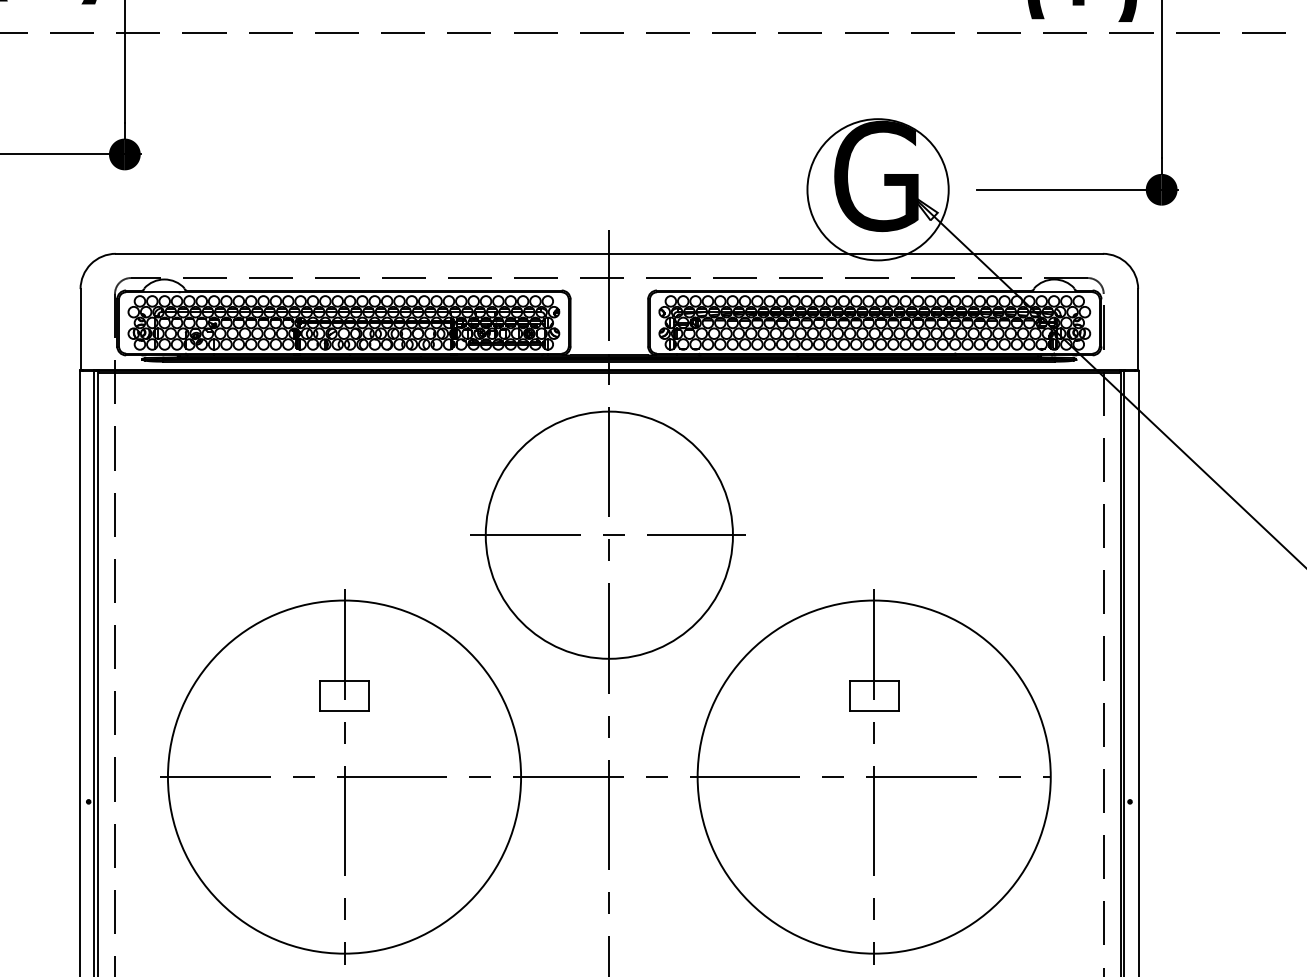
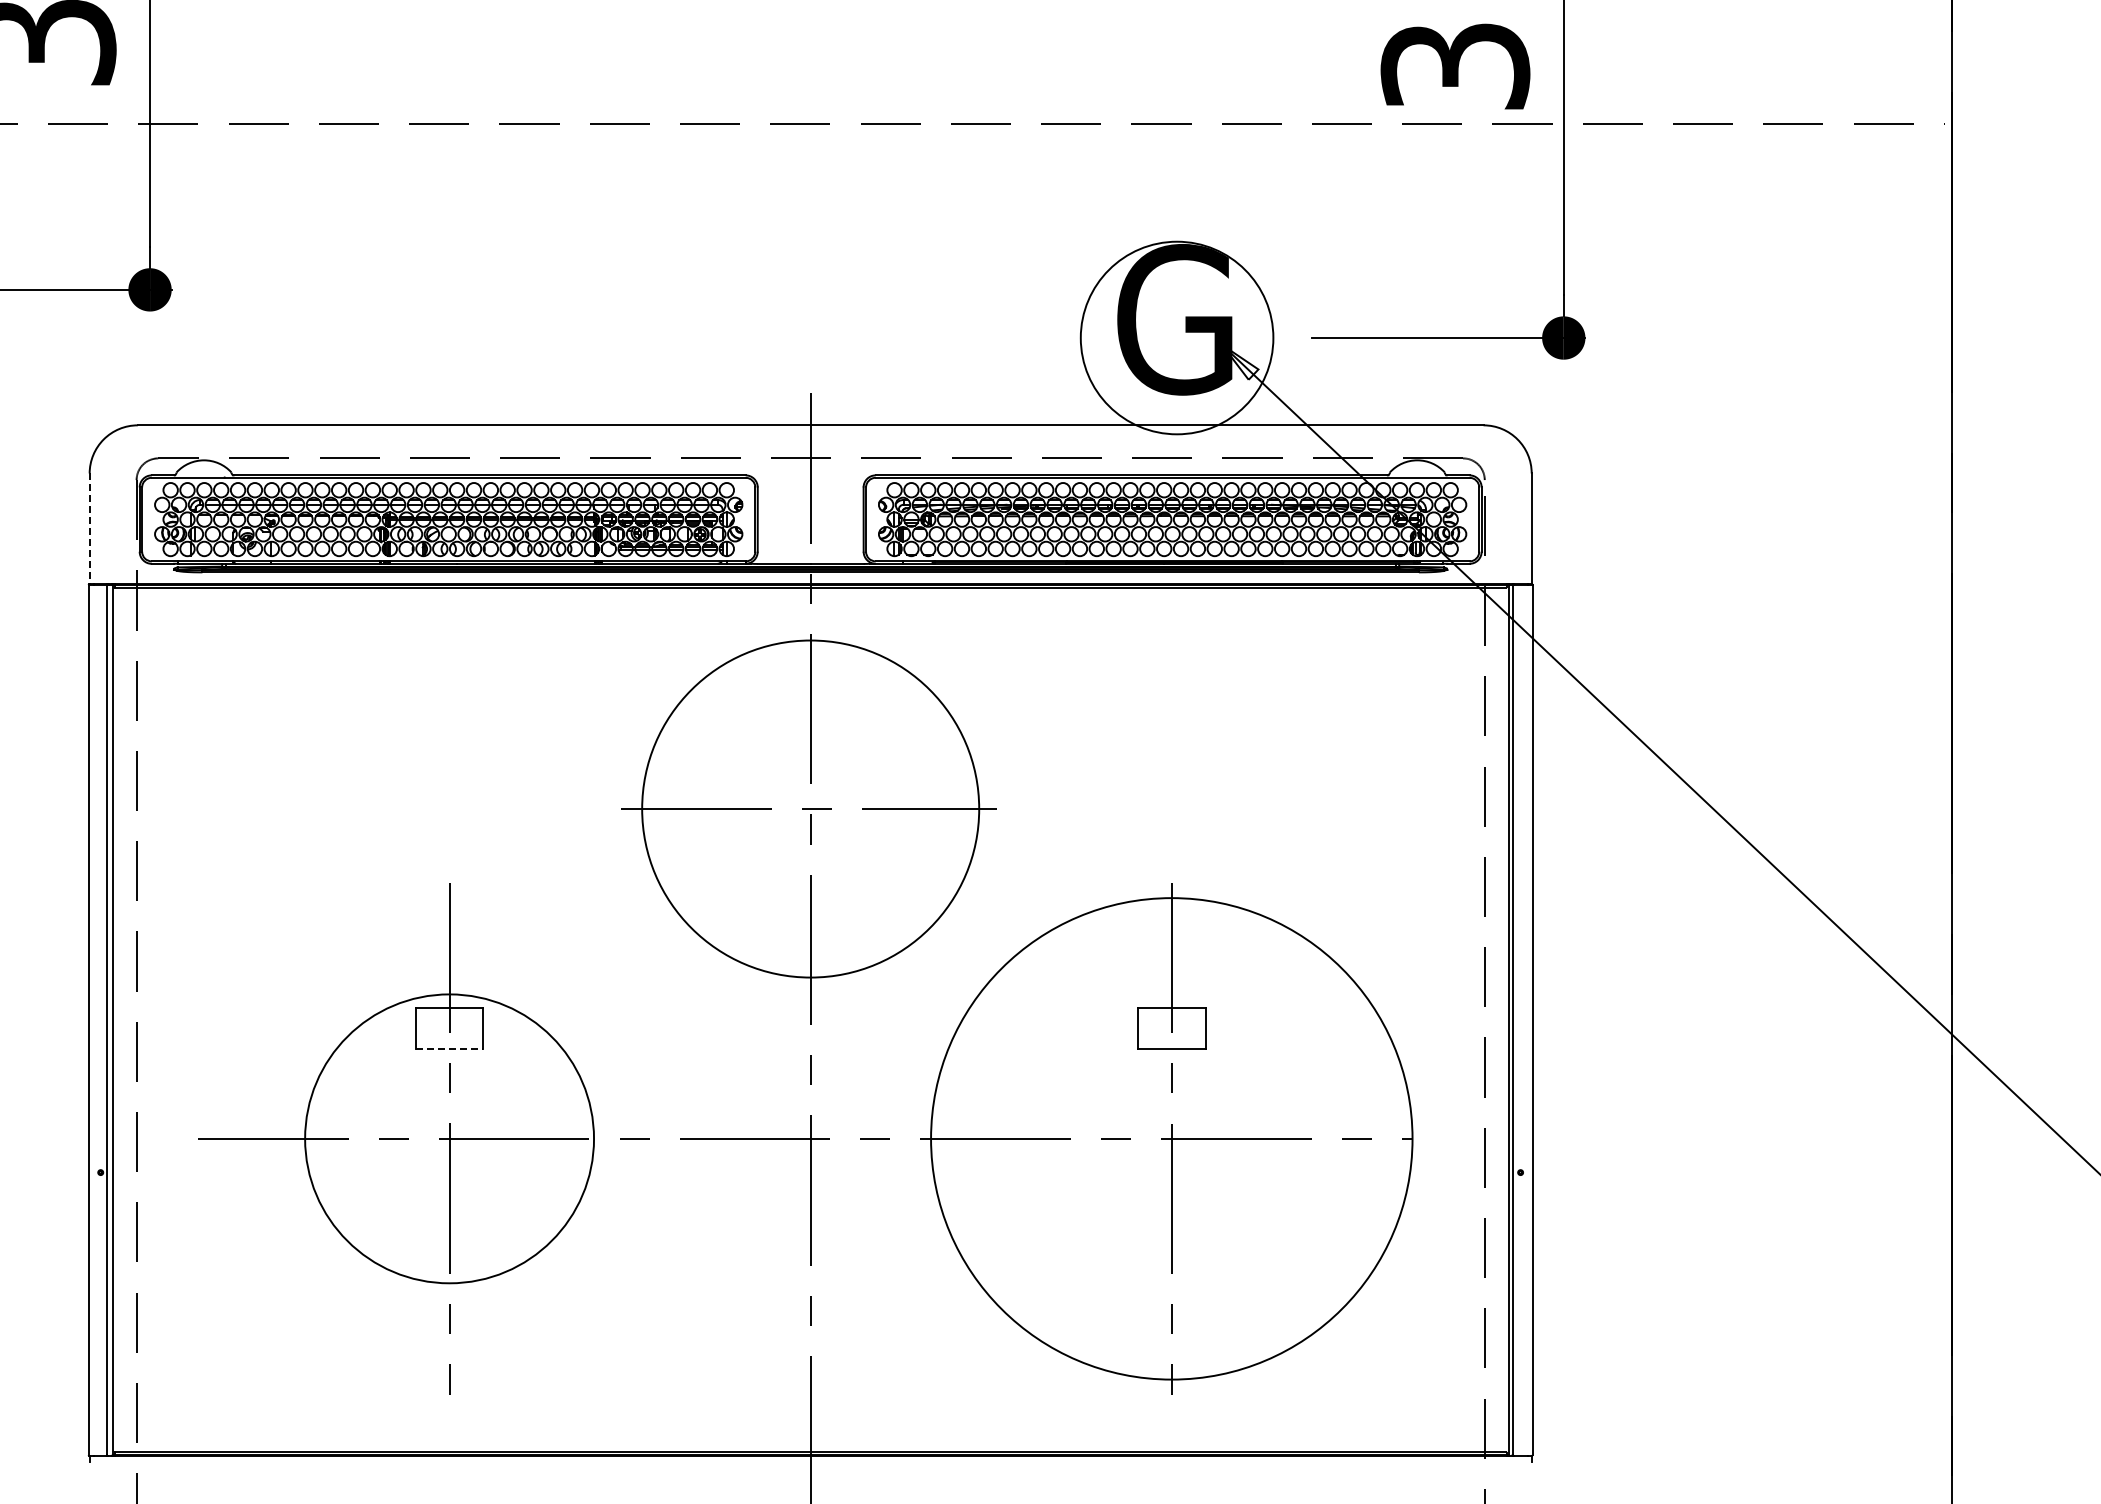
line: (80, 330) -> (89, 529), solid -> dashed
line: (344, 710) -> (449, 1048), solid -> dashed
circle: (344, 776) -> (449, 1138), size x0.6

